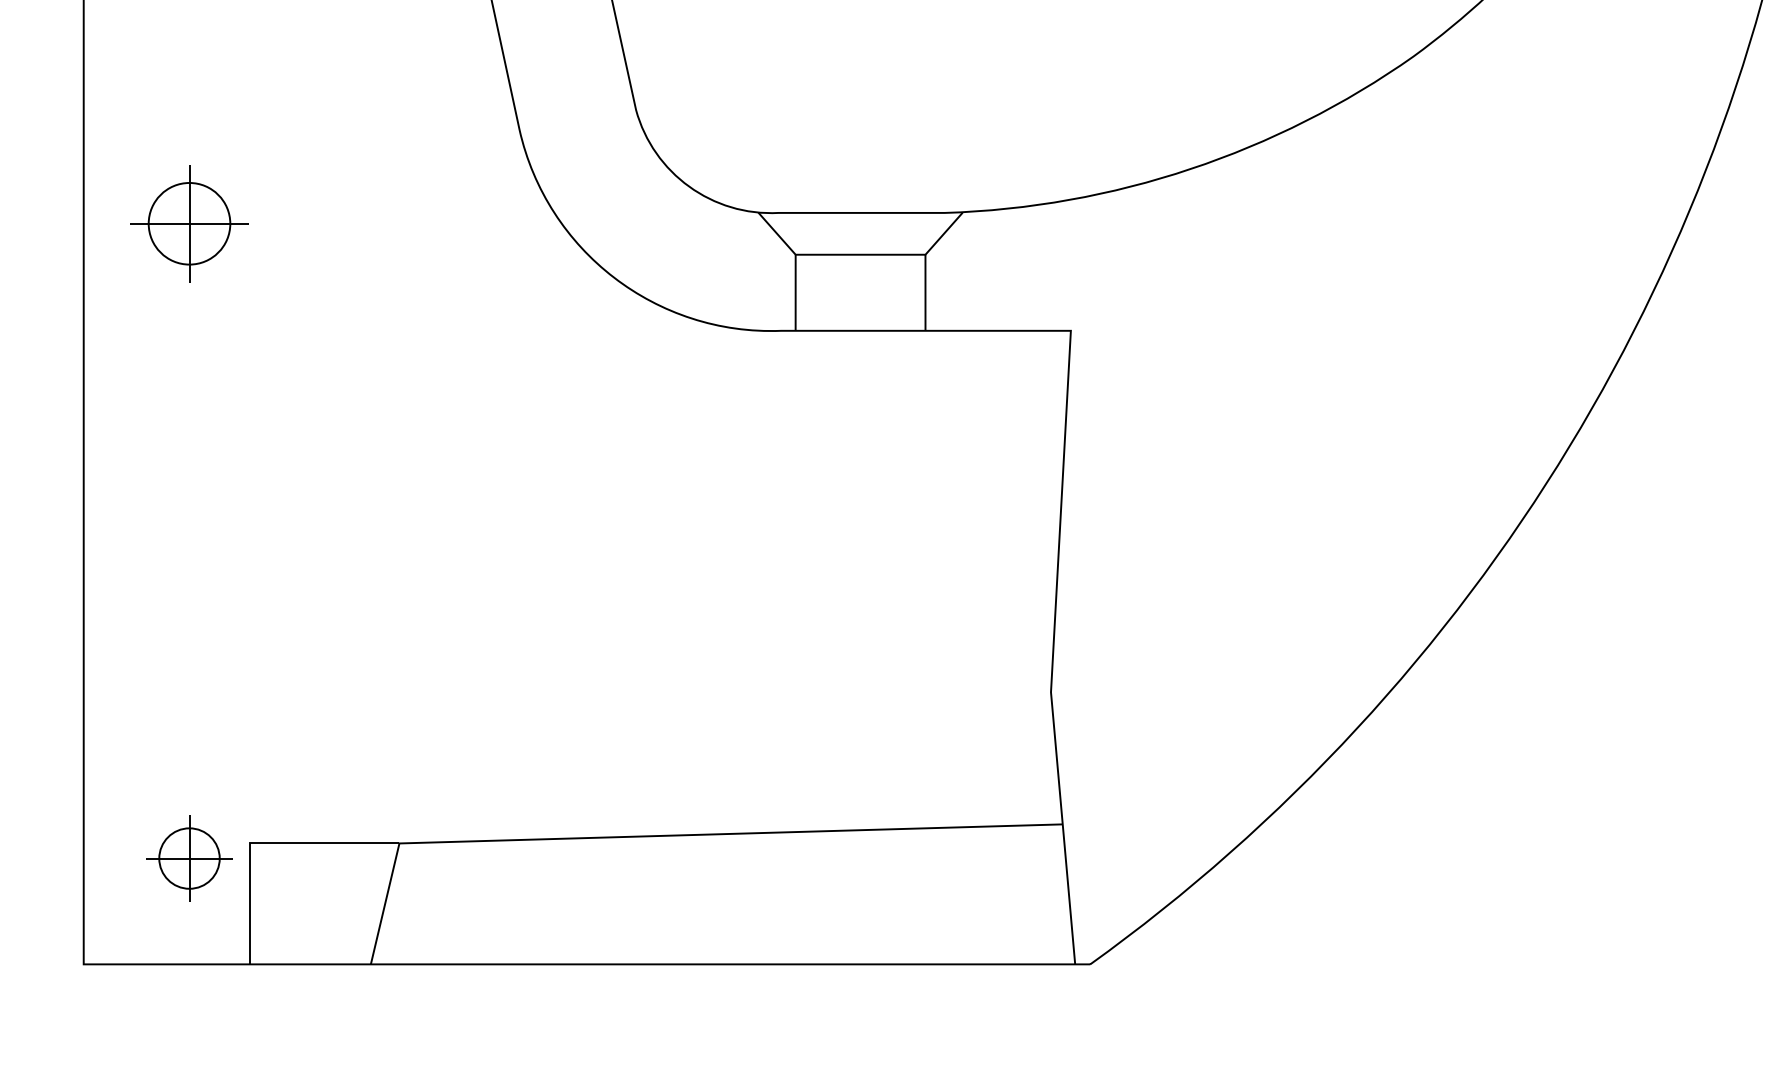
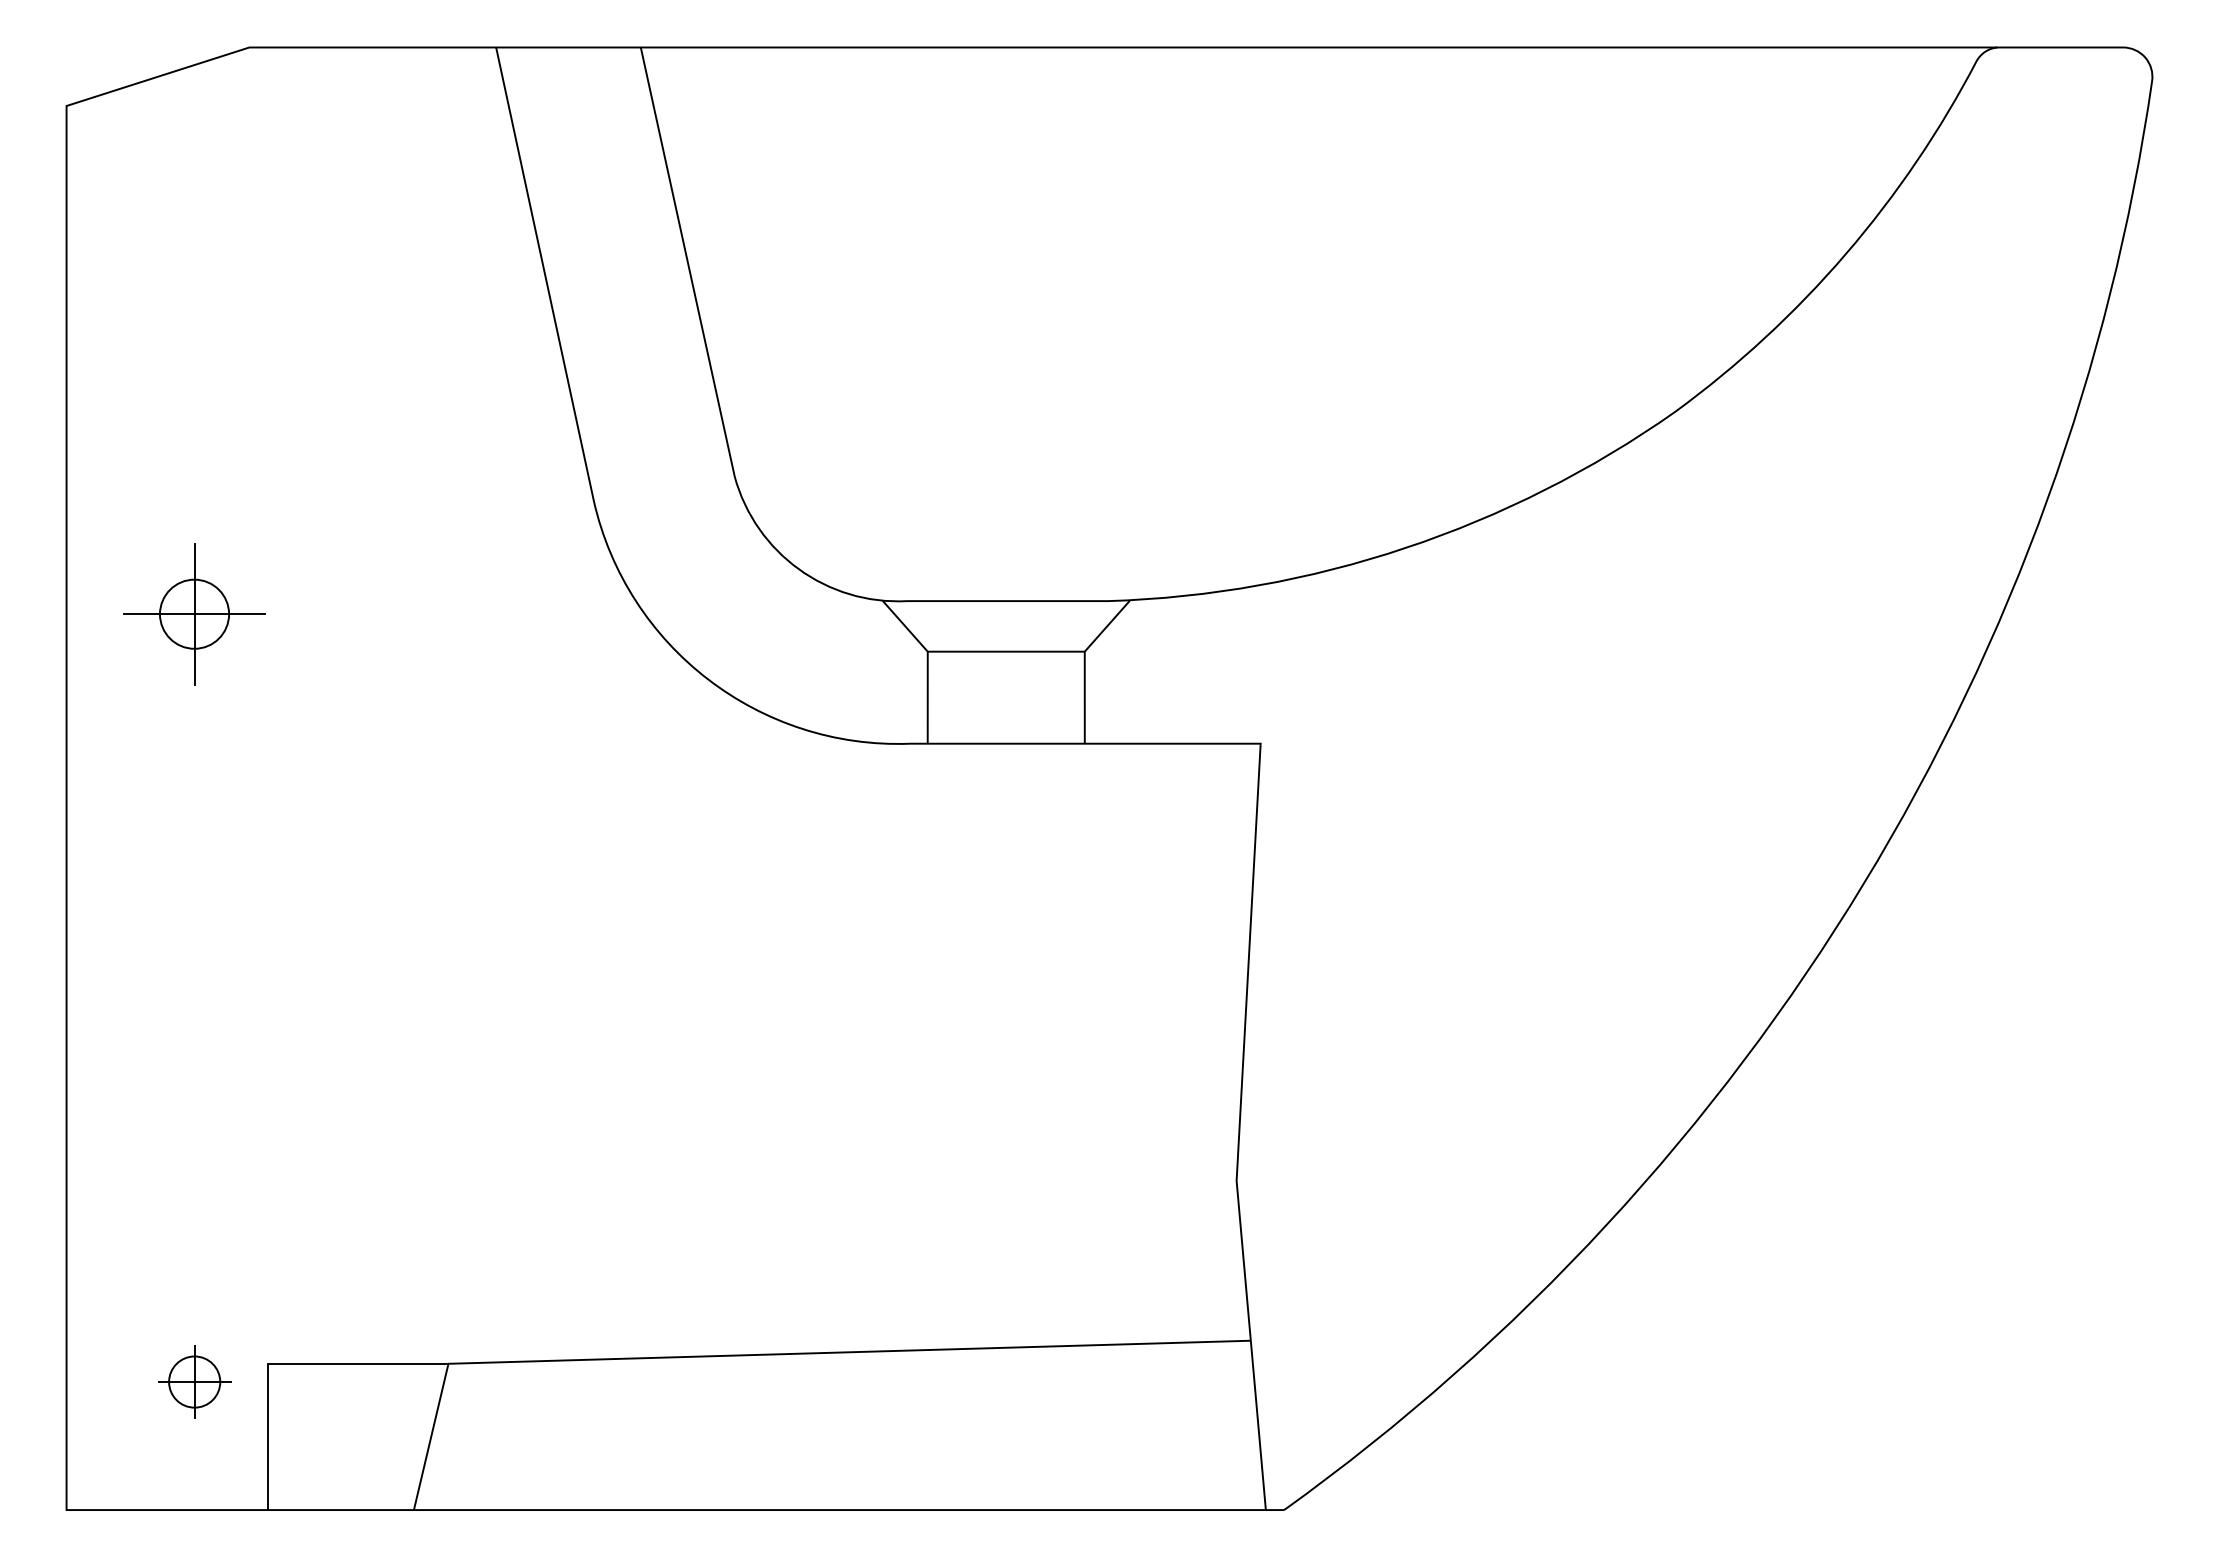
circle: (189, 223) -> (194, 613), size x0.7
part: (189, 858) -> (194, 1381), size x0.7

